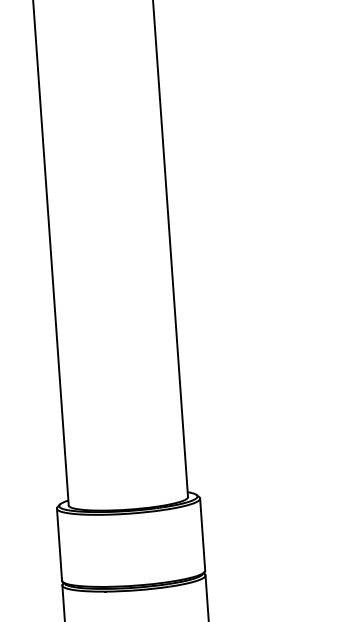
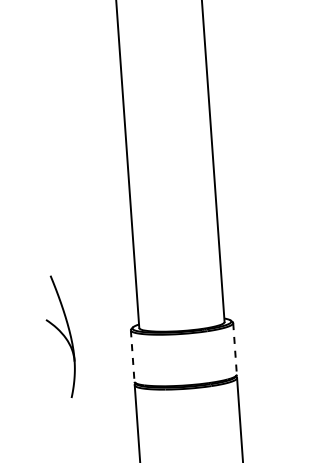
line: (203, 534) -> (235, 348), solid -> dashed
line: (59, 545) -> (132, 356), solid -> dashed

